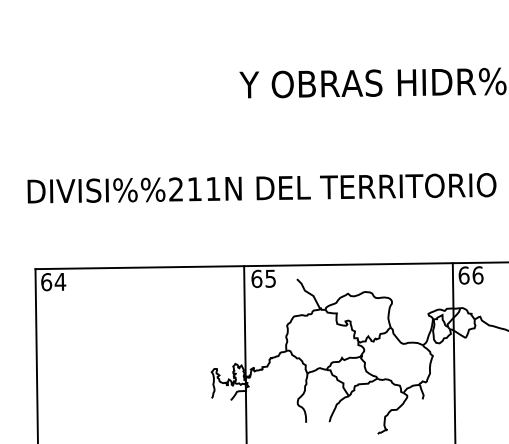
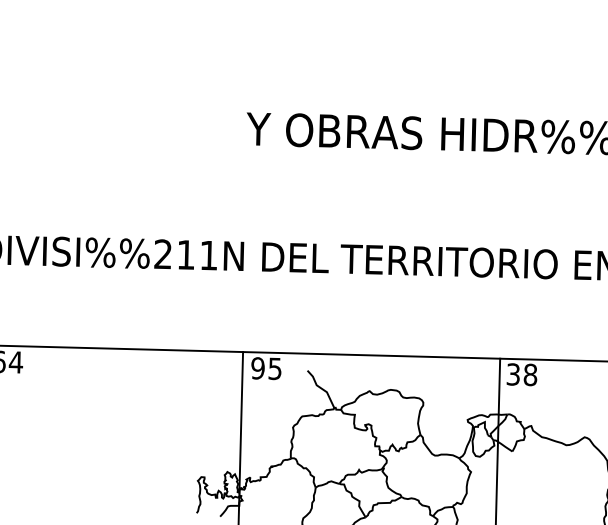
text: (470, 275) -> (521, 374), 66 -> 38
text: (256, 278) -> (257, 367), 65 -> 95

